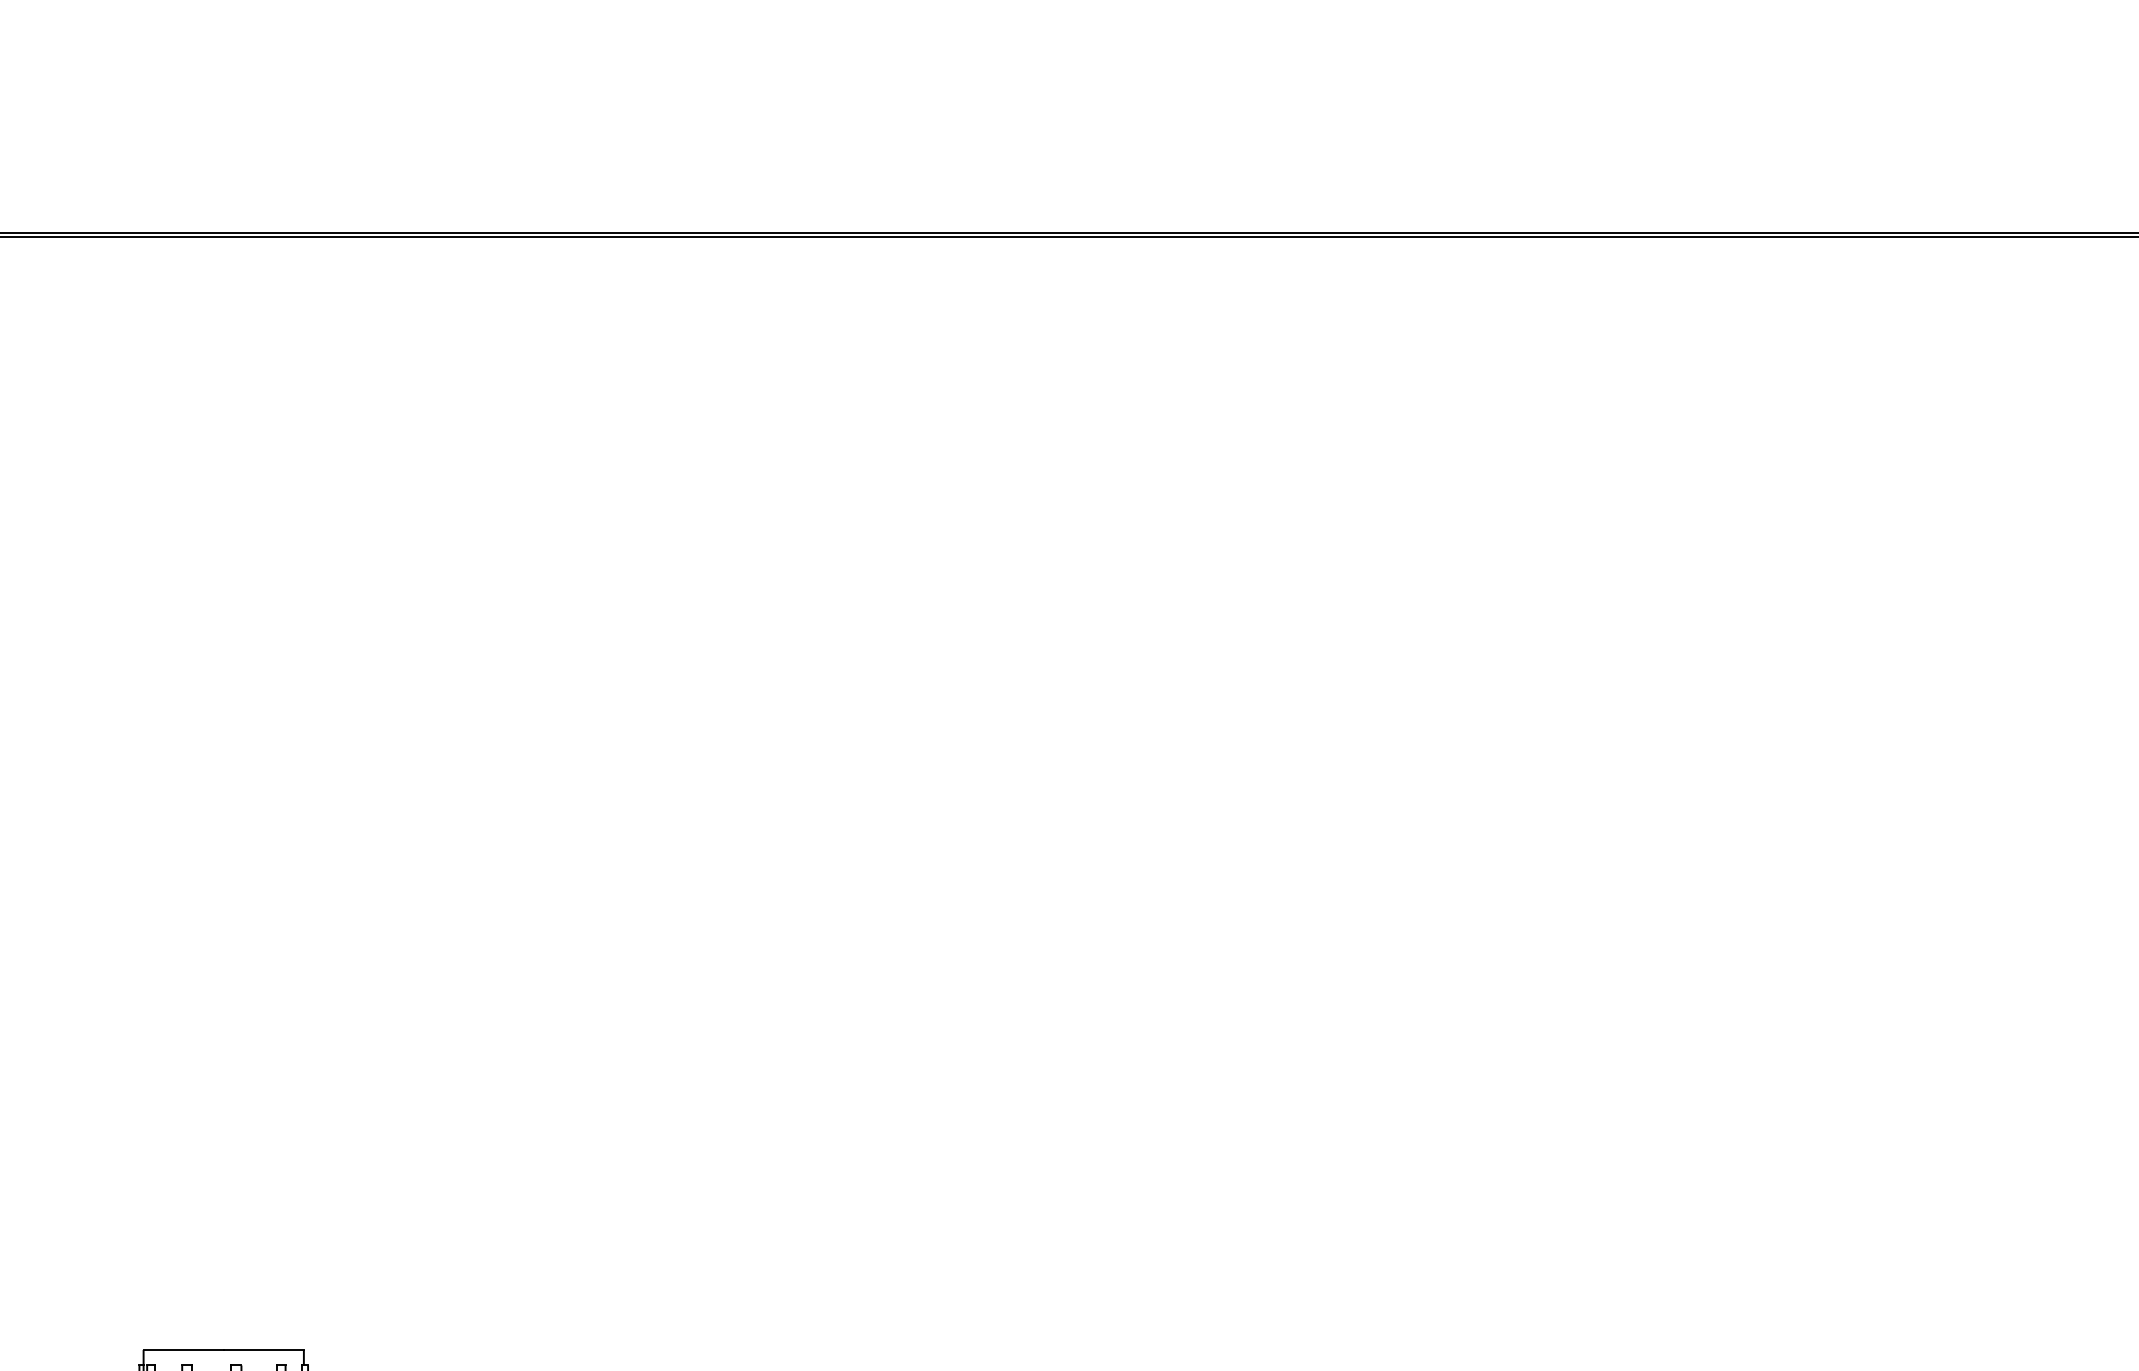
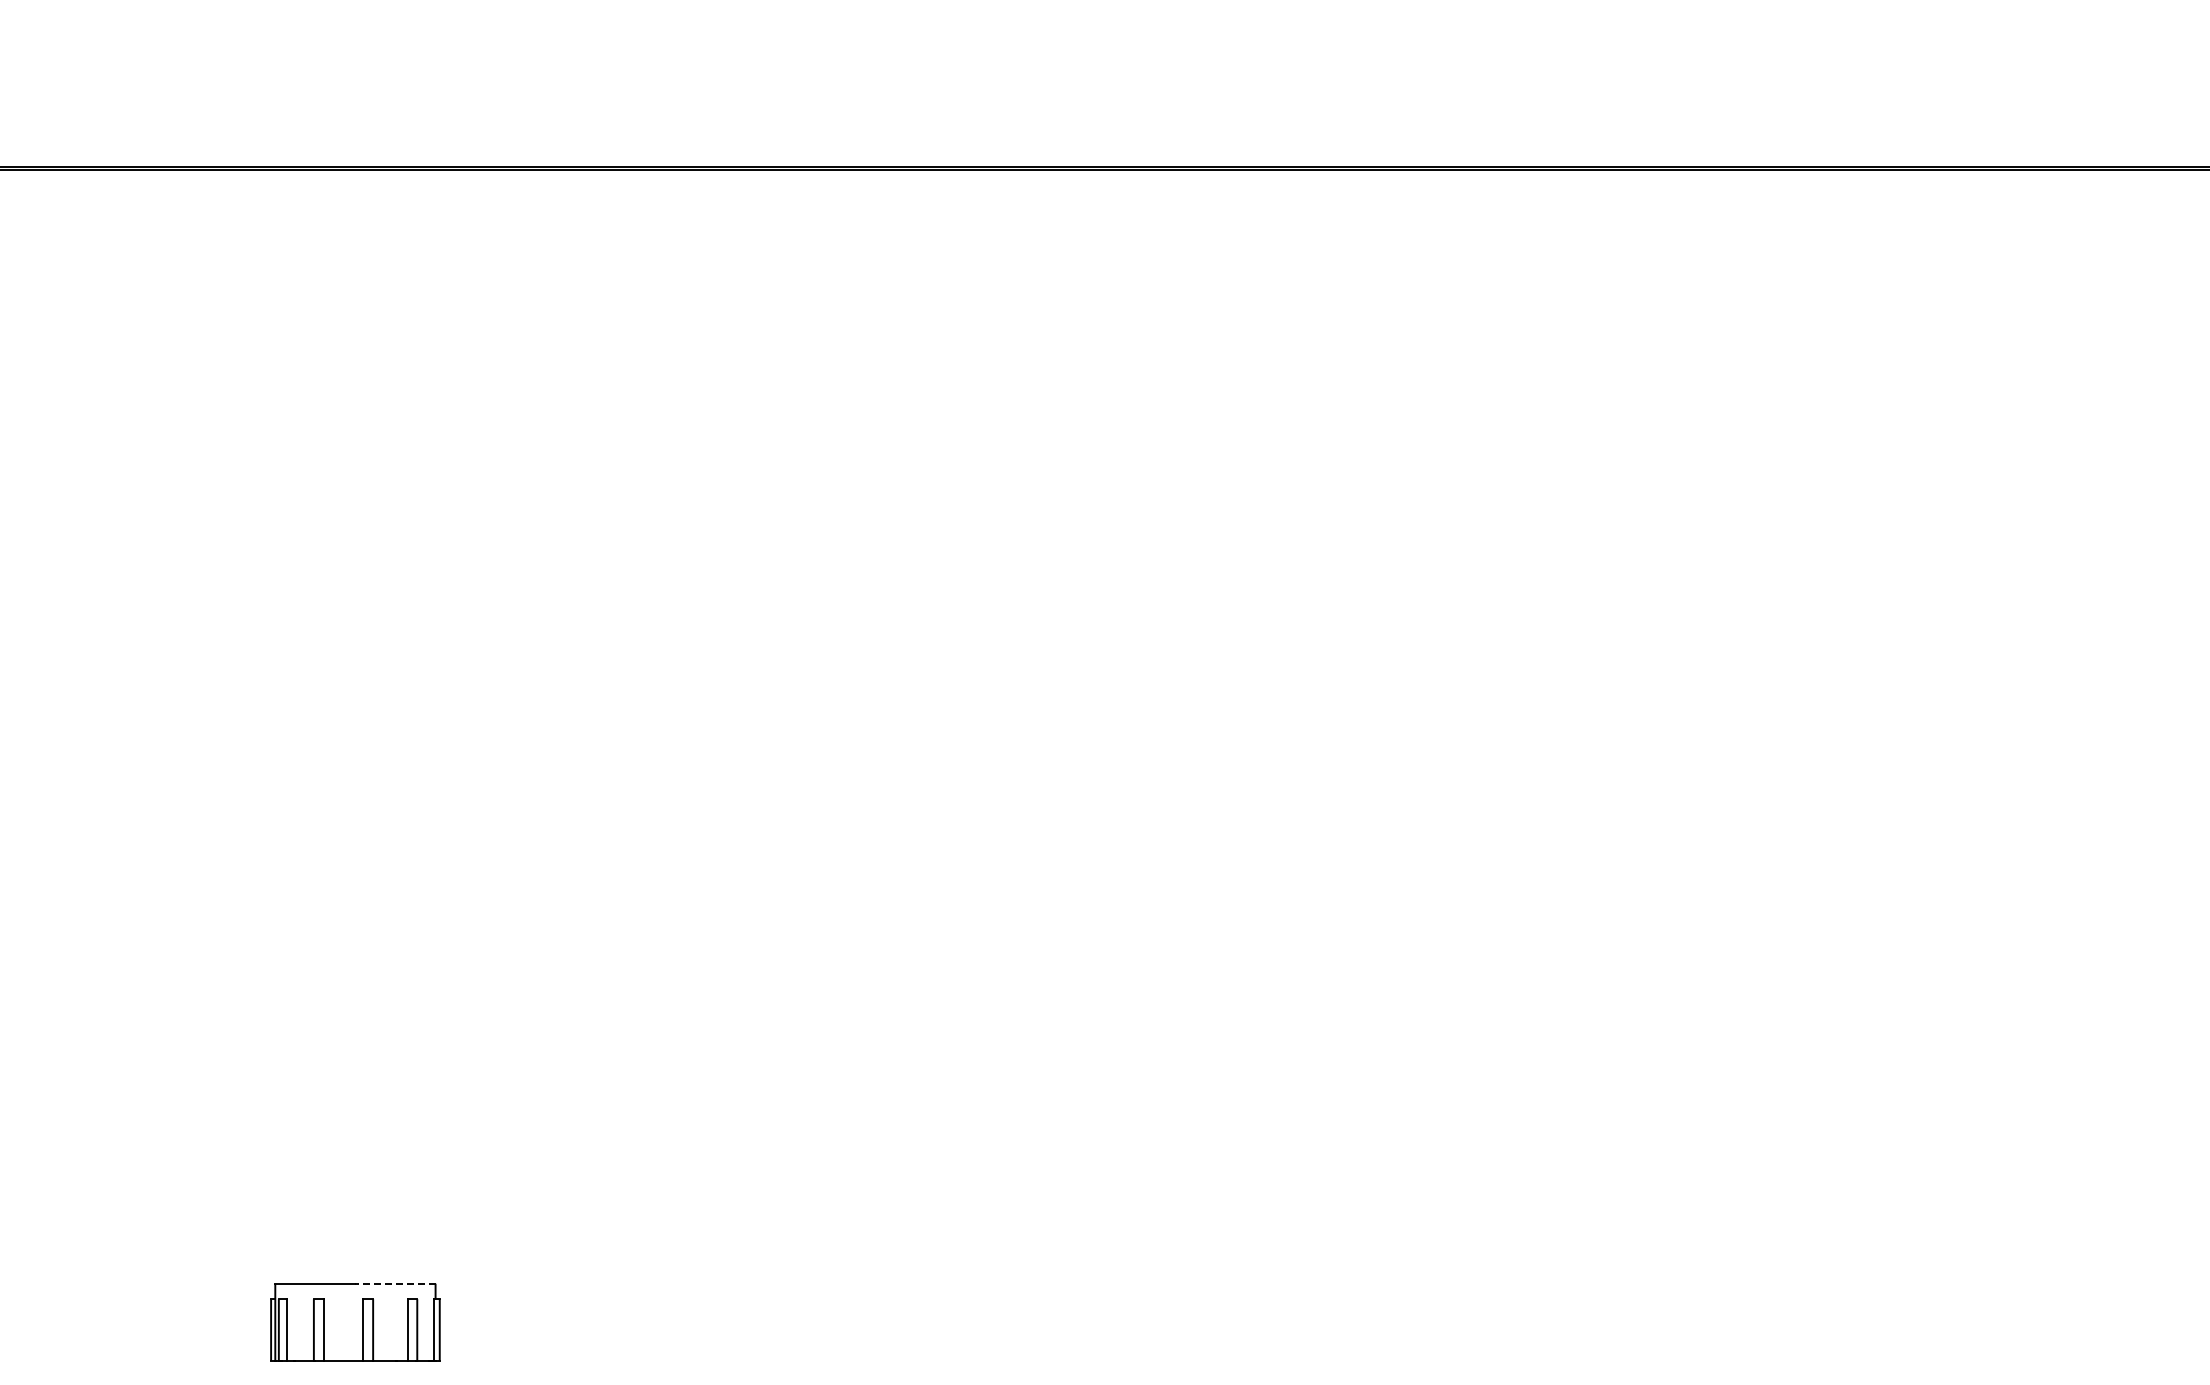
line: (263, 1349) -> (395, 1283), solid -> dashed

